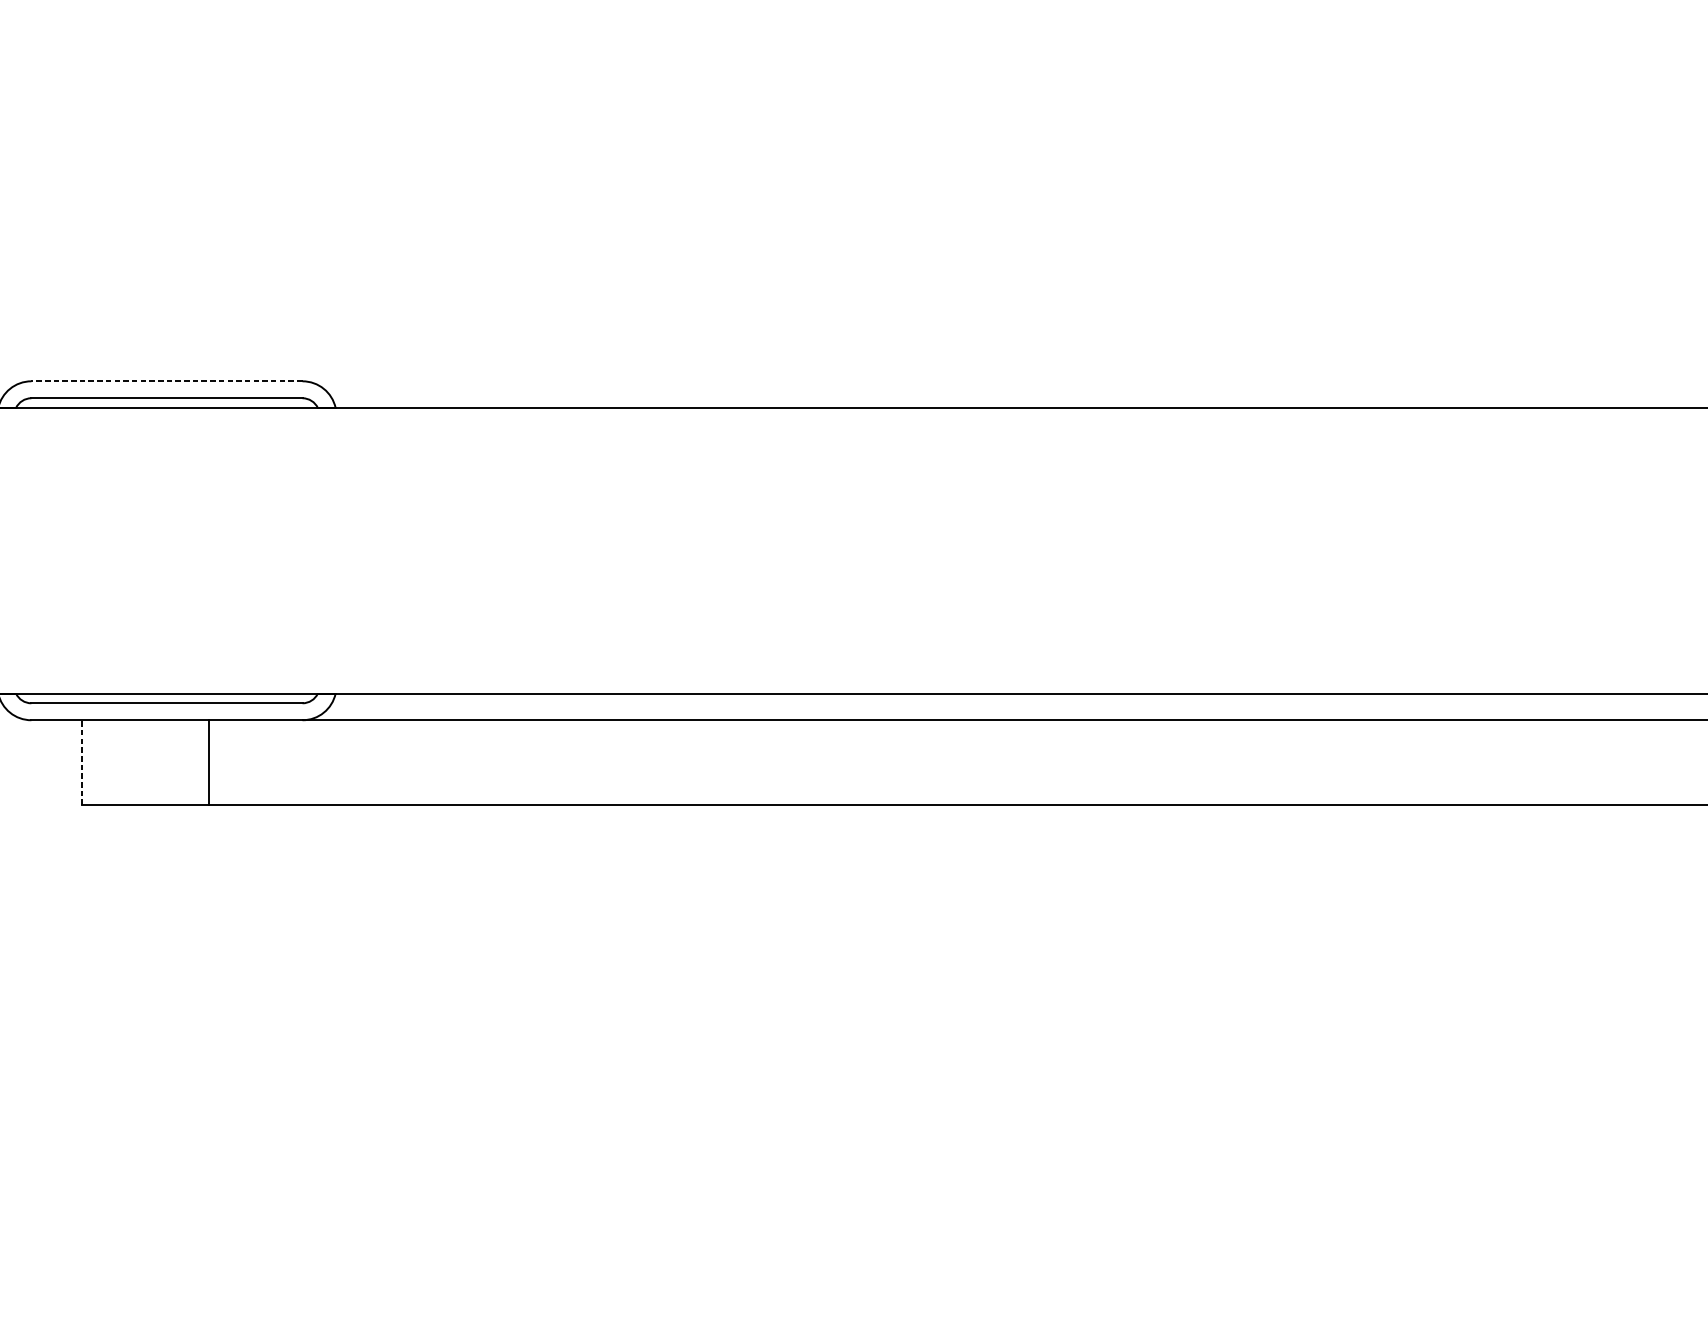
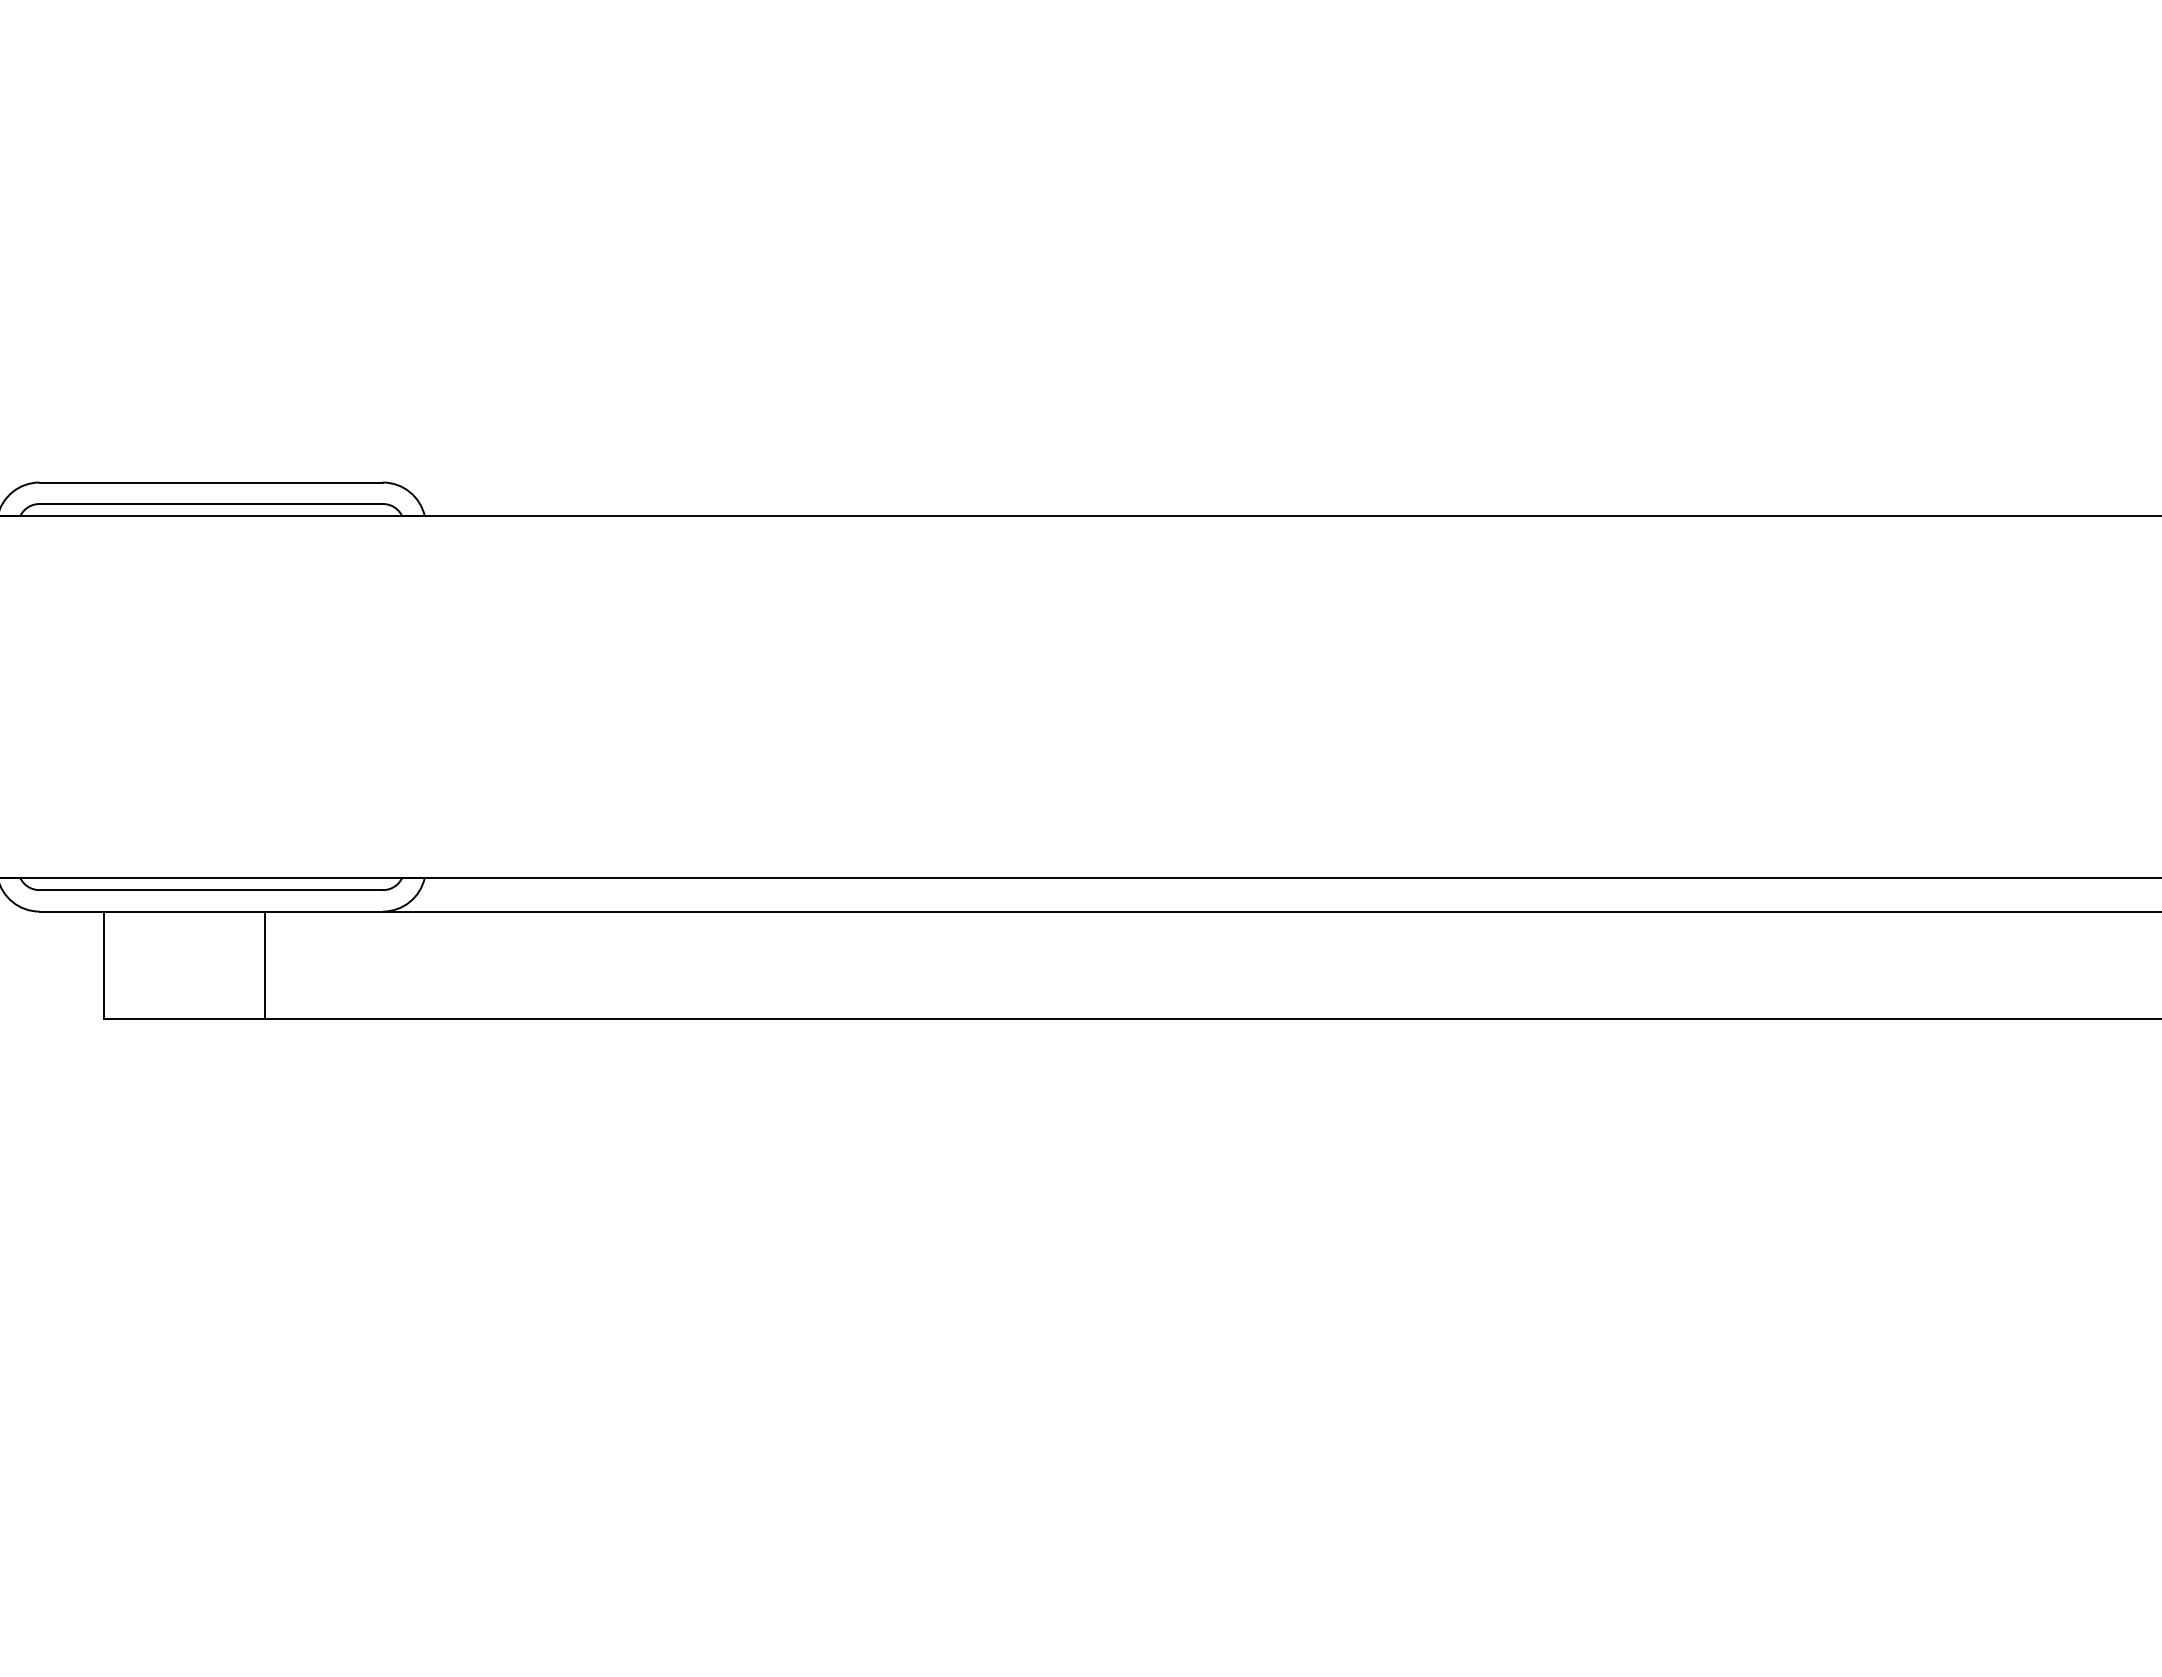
line: (167, 381) -> (211, 482), dashed -> solid
line: (81, 762) -> (103, 965), dashed -> solid

